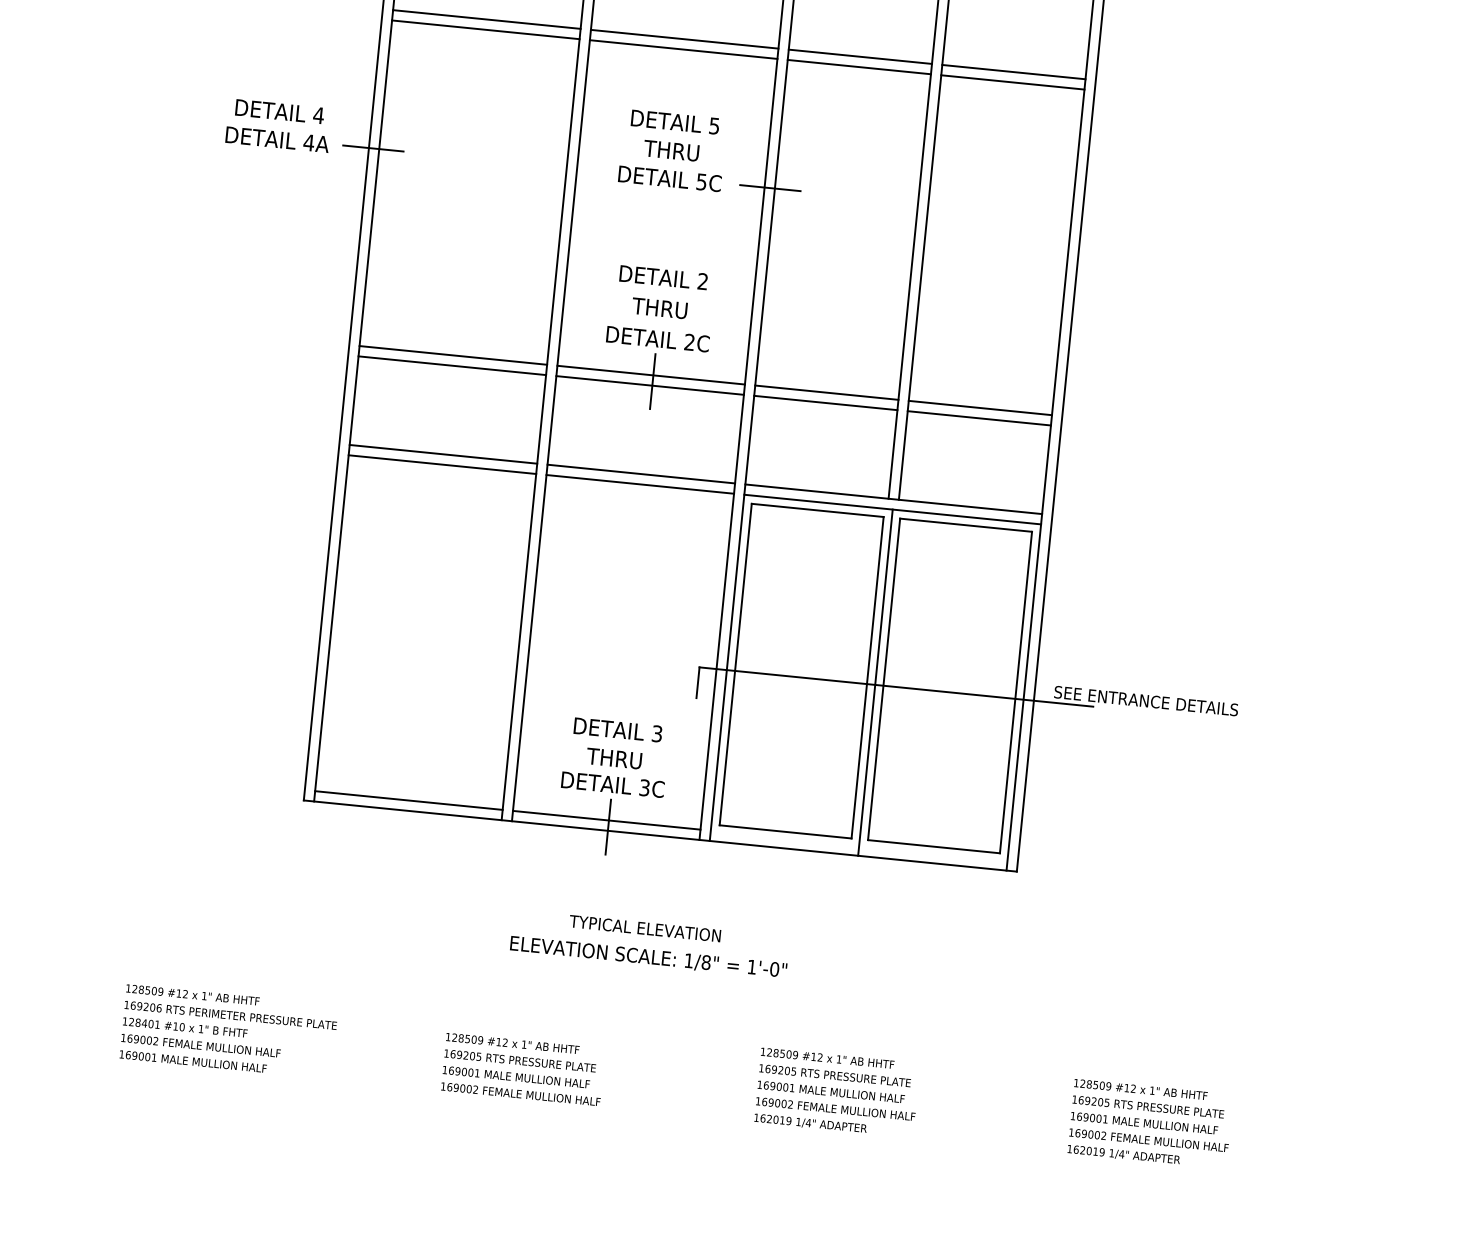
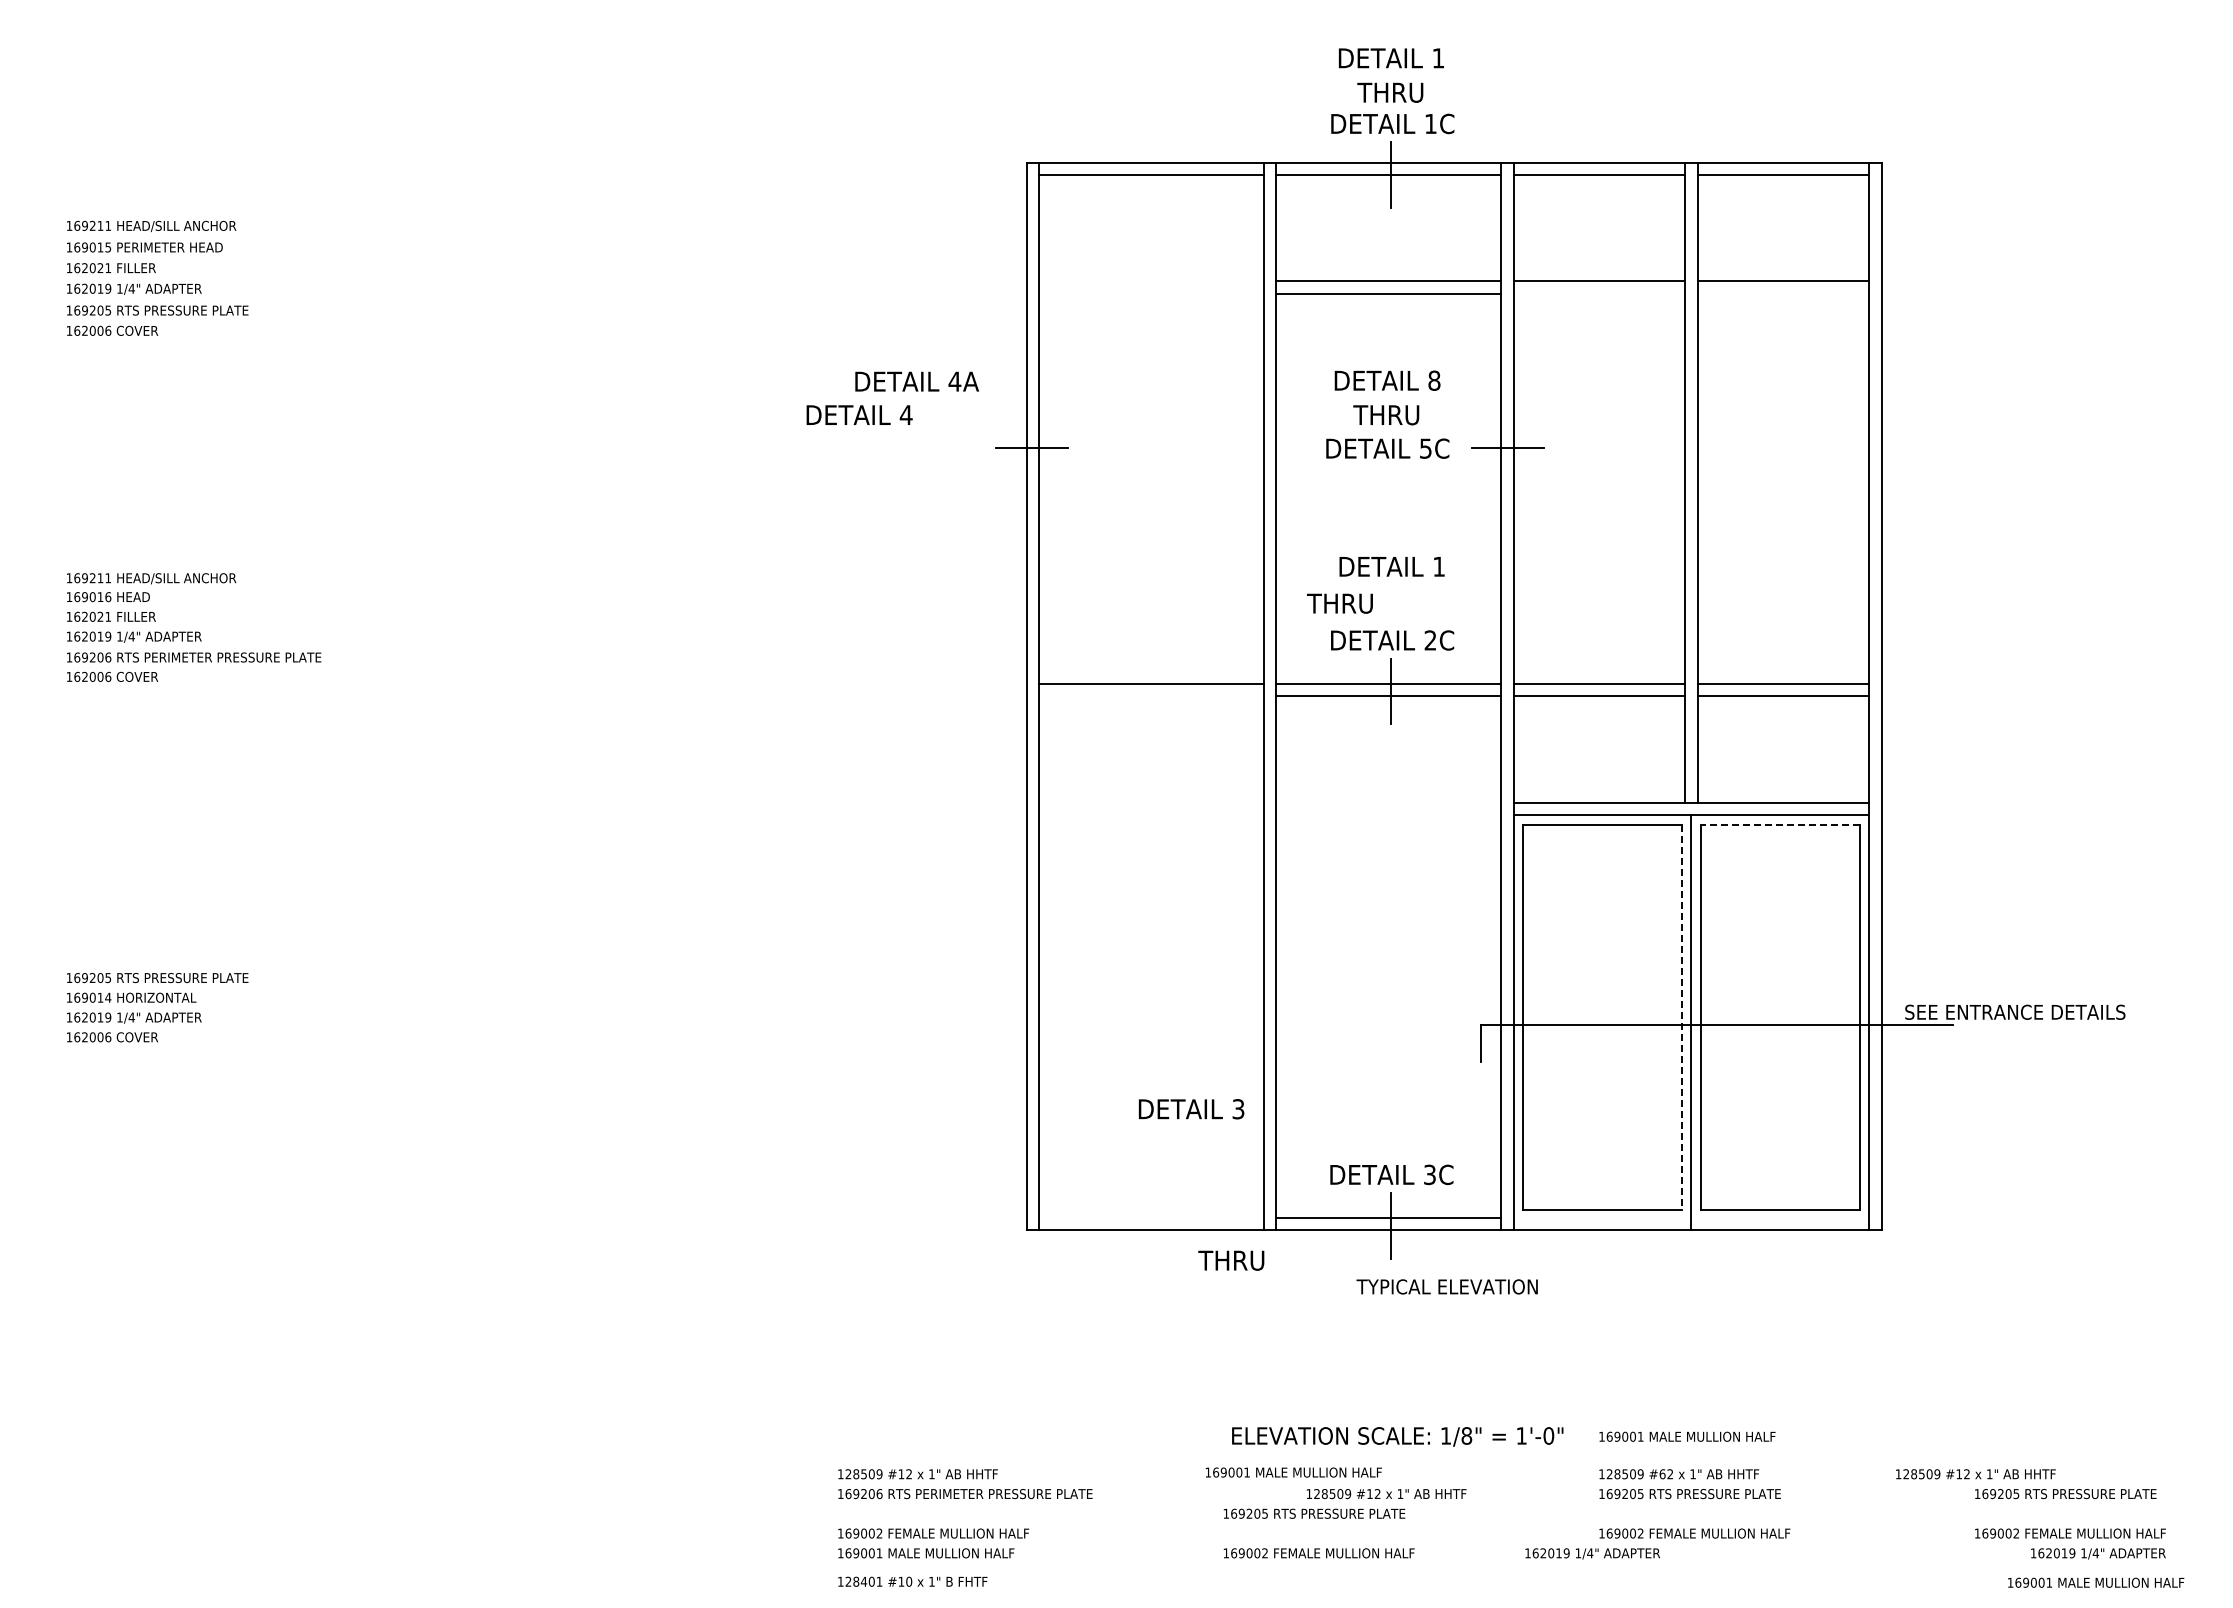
line: (486, 19) -> (1151, 281), removed
line: (485, 29) -> (1151, 293), removed
line: (859, 67) -> (1599, 293), removed
line: (1012, 82) -> (1783, 293), removed
text: (279, 111) -> (859, 414), moved
text: (714, 125) -> (1434, 380), 5 -> 8
text: (277, 139) -> (916, 381), moved
text: (702, 281) -> (1438, 566), 2 -> 1
text: (659, 308) -> (1339, 603), moved
line: (452, 365) -> (1151, 696), removed
line: (443, 454) -> (1151, 802), removed
line: (442, 464) -> (1151, 814), removed
line: (641, 473) -> (1388, 802), removed
line: (640, 483) -> (1388, 814), removed
line: (965, 524) -> (1779, 824), solid -> dashed
line: (867, 677) -> (1681, 1017), solid -> dashed
text: (618, 730) -> (1191, 1109), moved
text: (614, 758) -> (1231, 1260), moved
line: (408, 800) -> (1151, 1217), removed
text: (644, 928) -> (1446, 1286), moved
text: (648, 957) -> (1397, 1436), moved
text: (185, 1027) -> (912, 1581), moved
text: (512, 1043) -> (1386, 1494), moved
text: (813, 1057) -> (1662, 1474), #12 -> #62
text: (516, 1077) -> (1293, 1472), moved
text: (1140, 1089) -> (1975, 1474), moved
text: (831, 1091) -> (1687, 1436), moved
text: (810, 1123) -> (1592, 1553), moved
text: (1144, 1123) -> (2096, 1582), moved
text: (1123, 1154) -> (2098, 1553), moved

